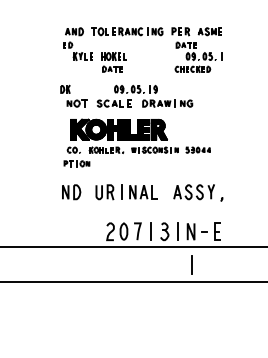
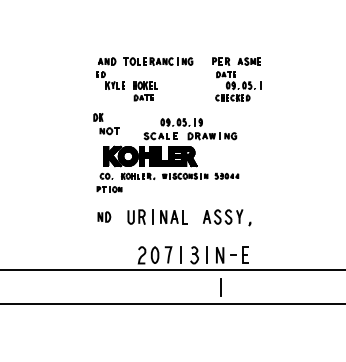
part: (196, 50) -> (236, 79), moved
part: (145, 96) -> (190, 129), moved
part: (71, 191) -> (104, 216), size x0.7

